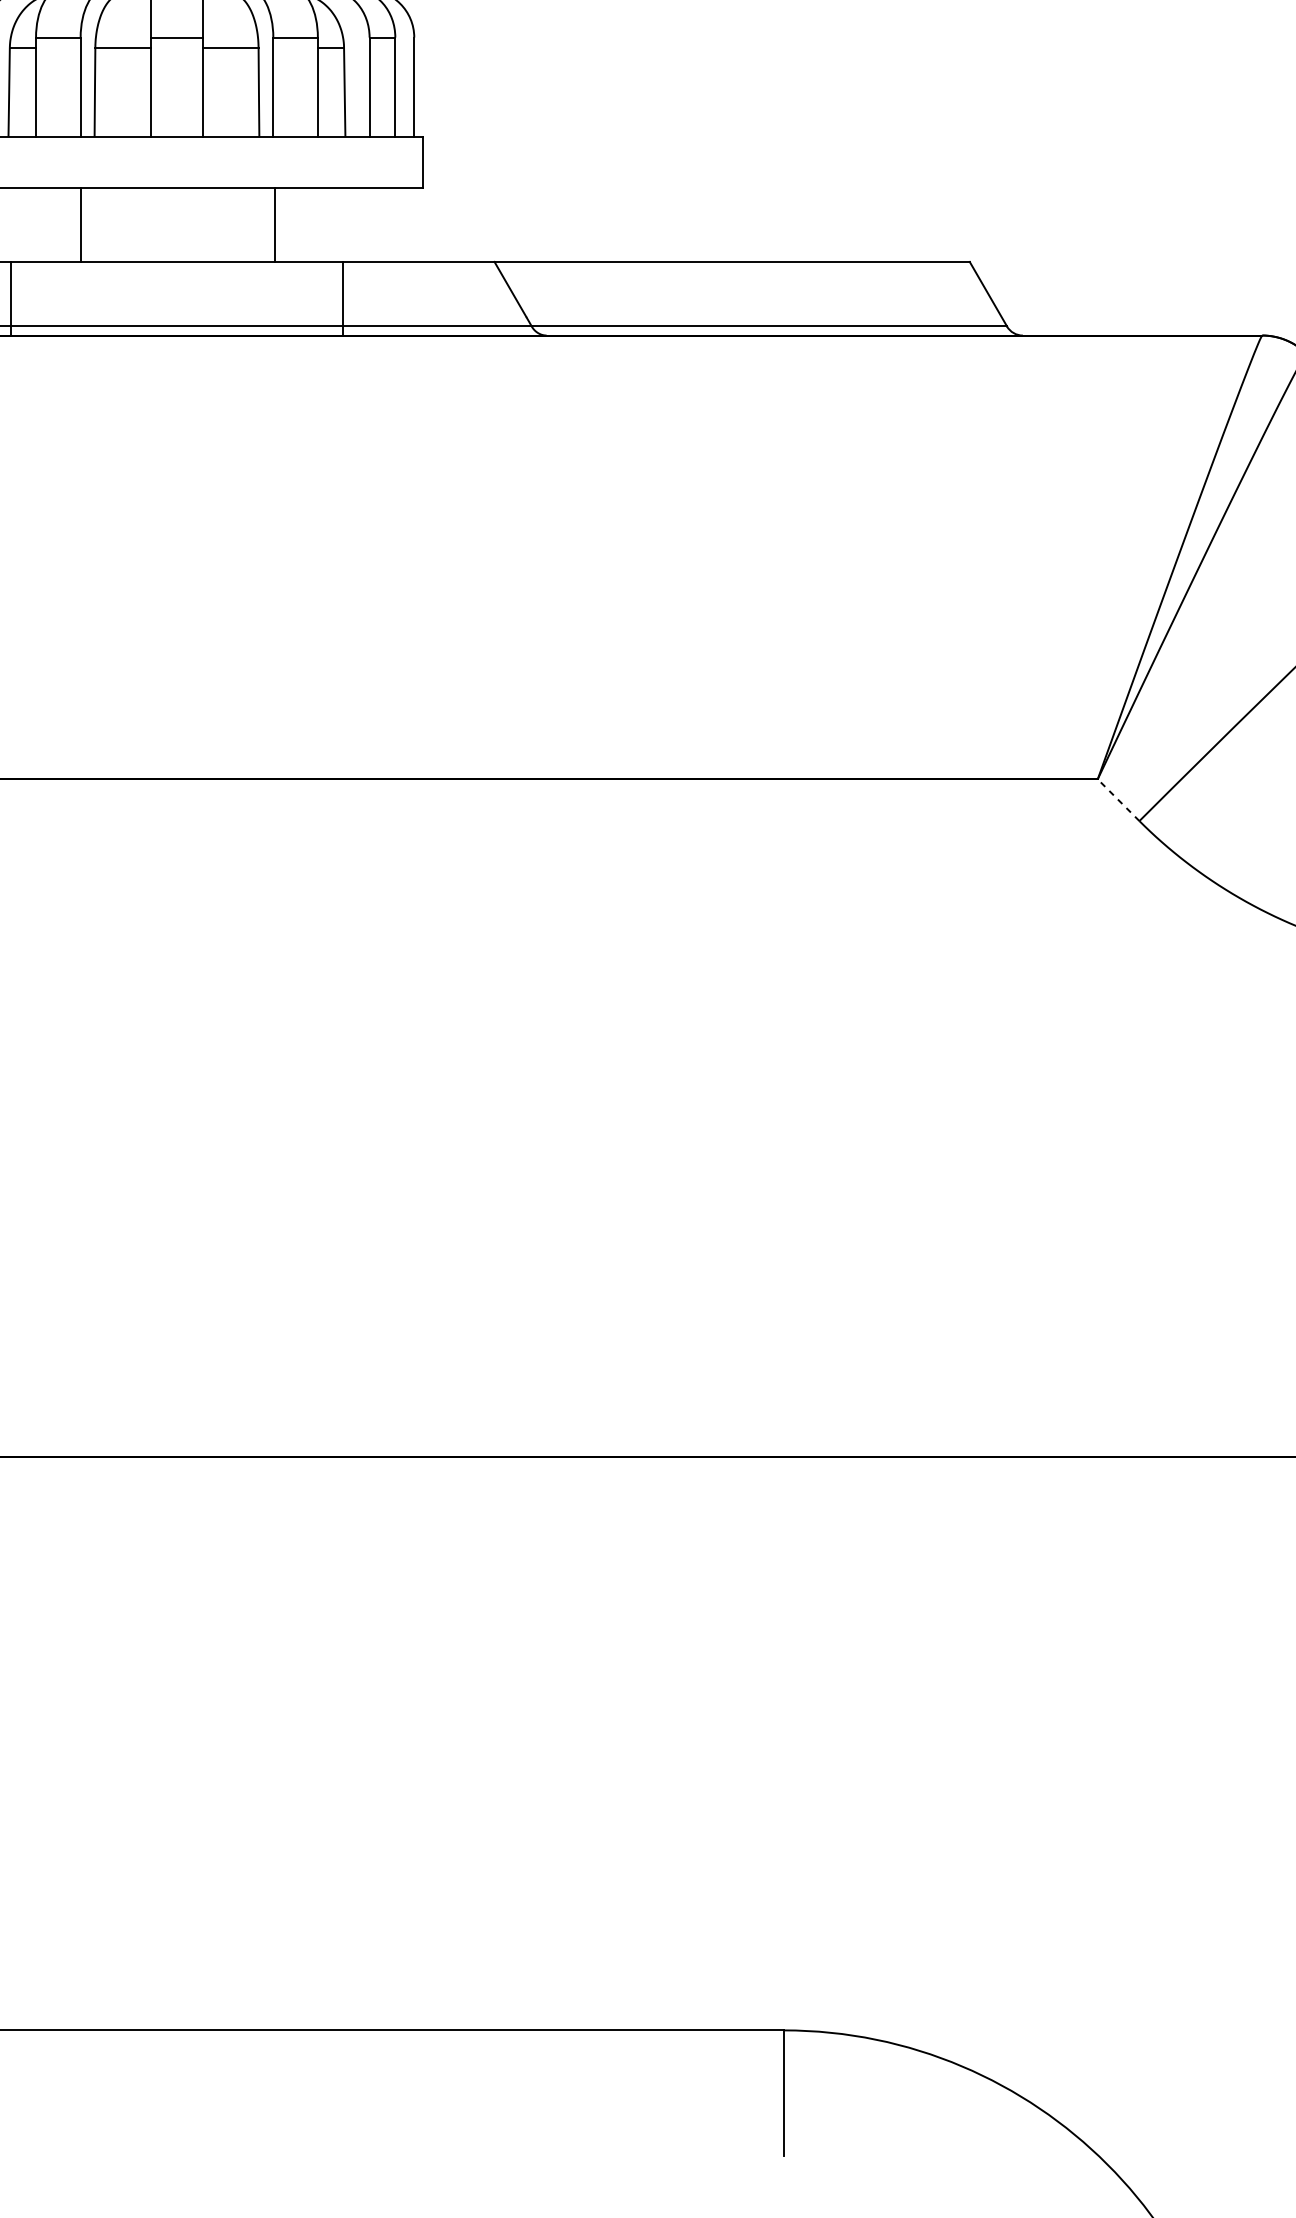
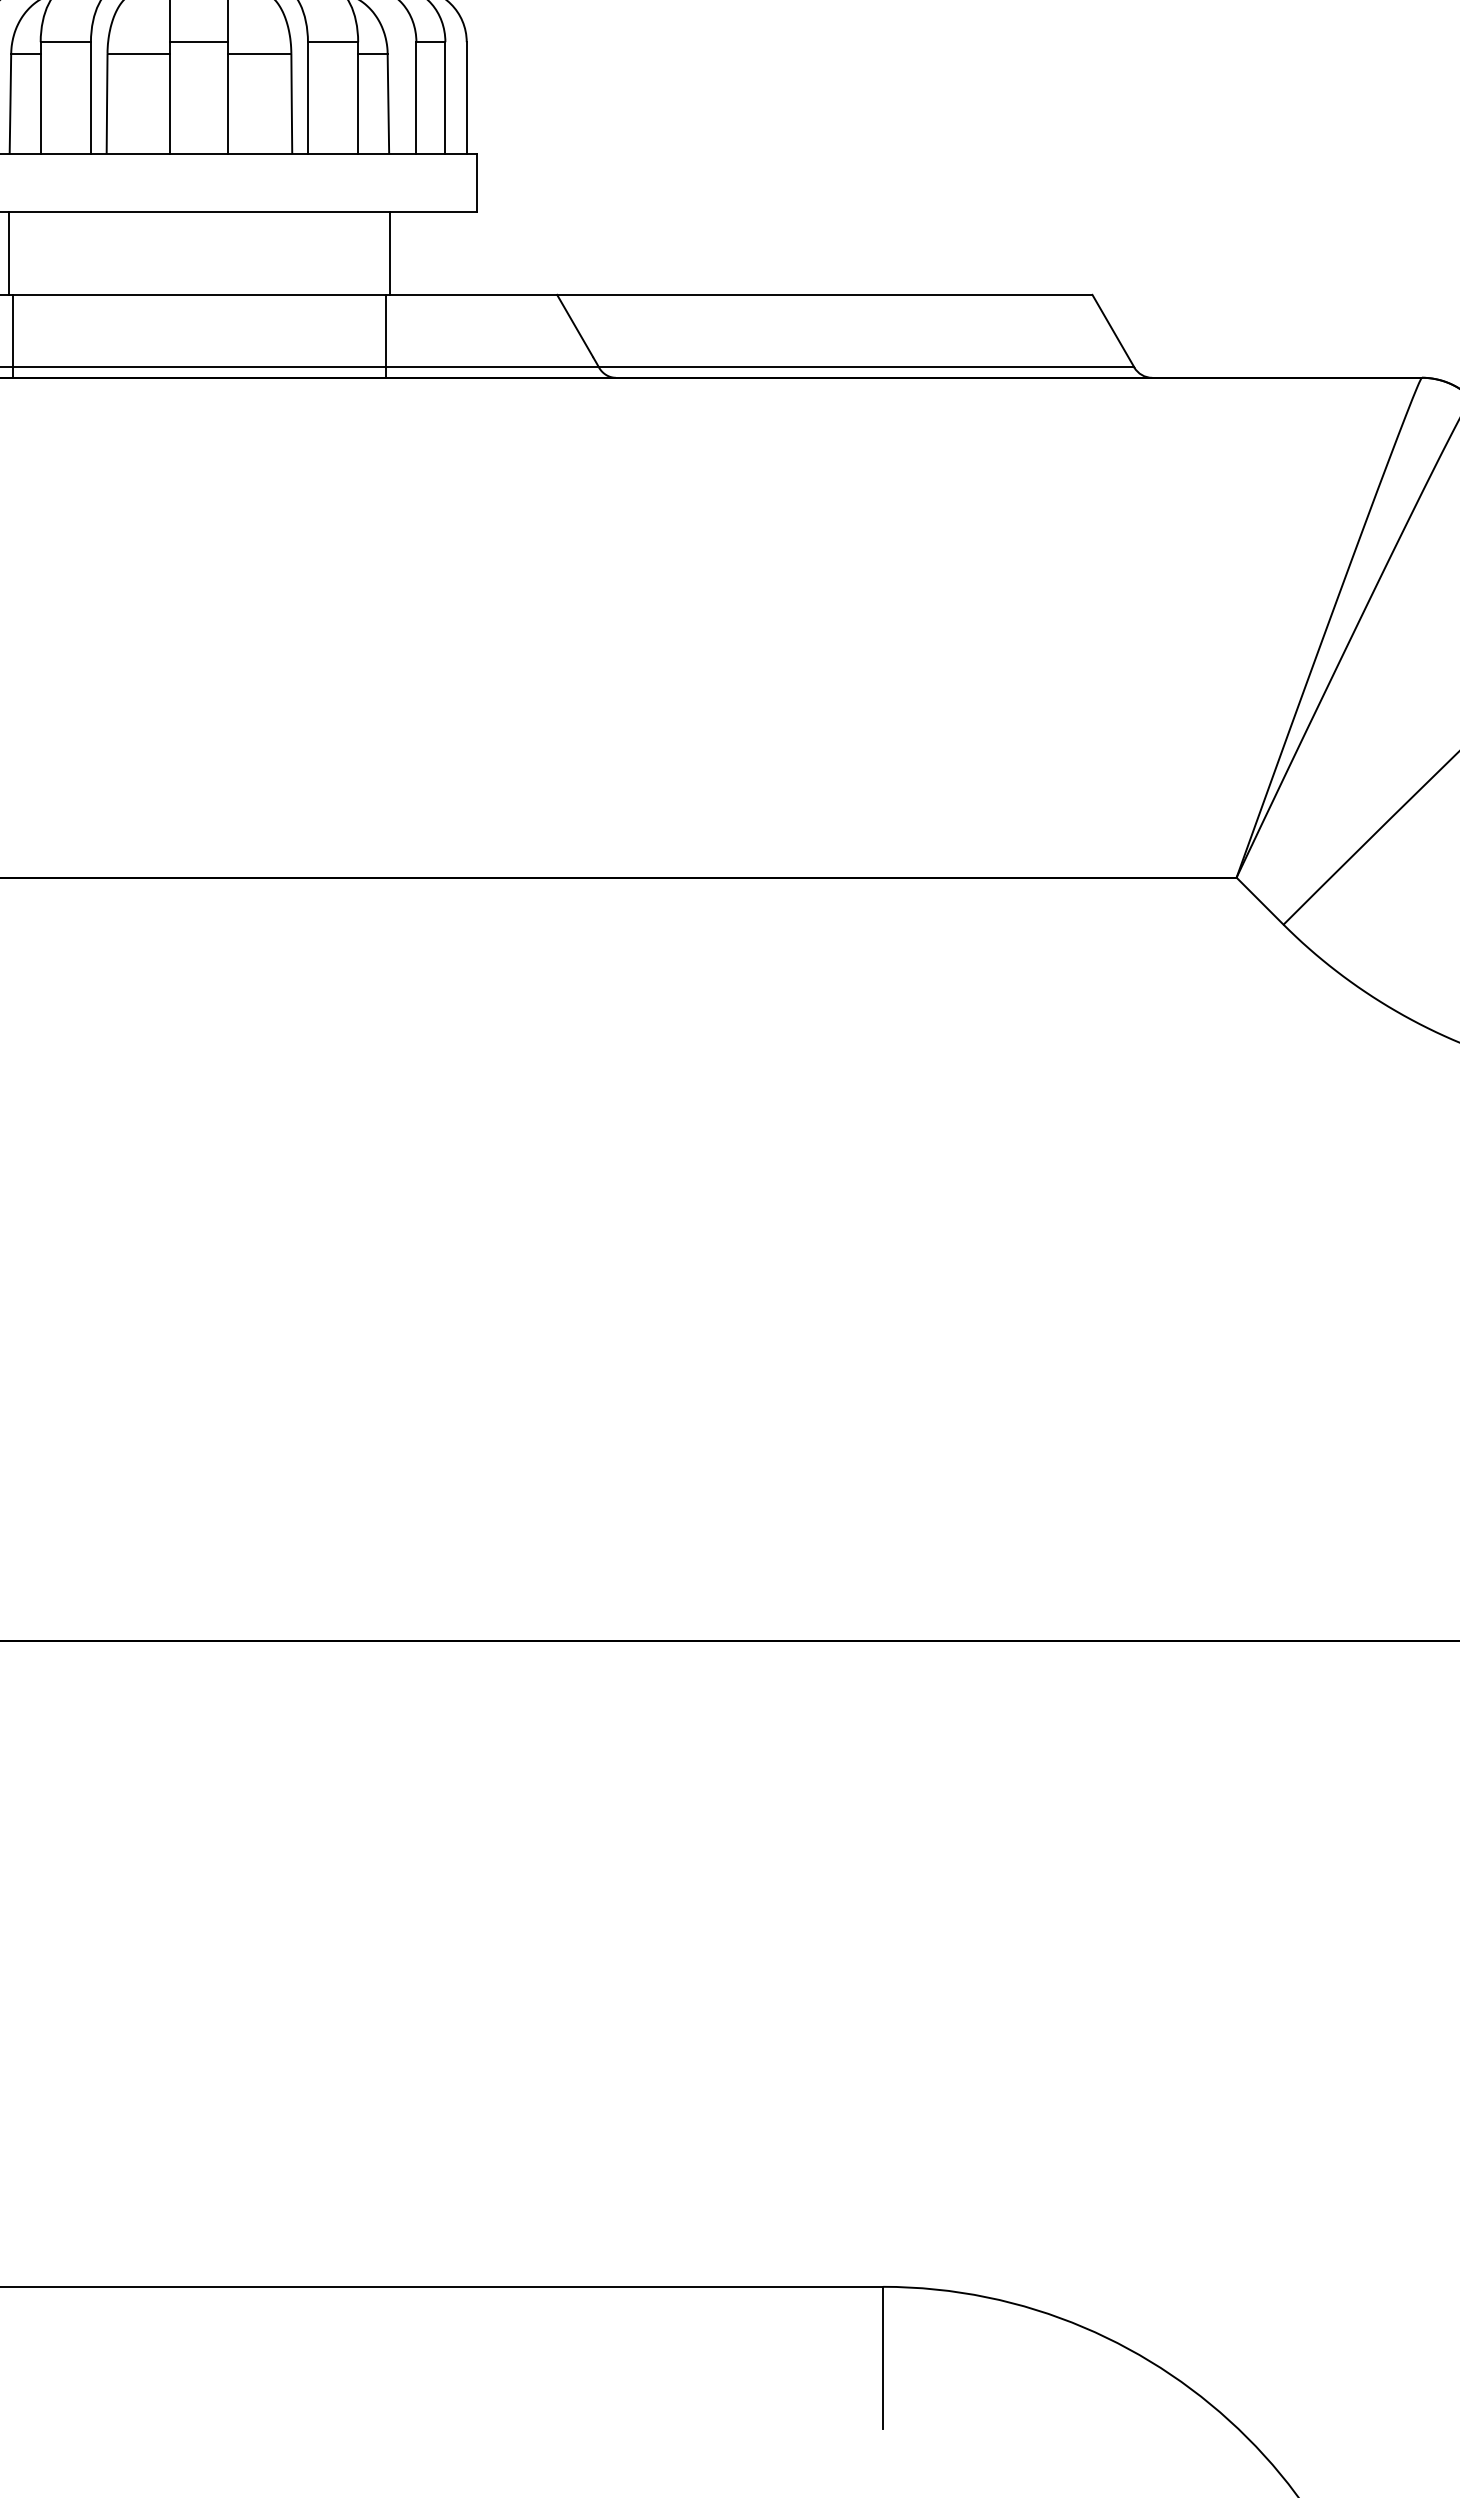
line: (81, 225) -> (8, 253), moved
line: (275, 225) -> (390, 253), moved
line: (1118, 799) -> (1259, 900), dashed -> solid

